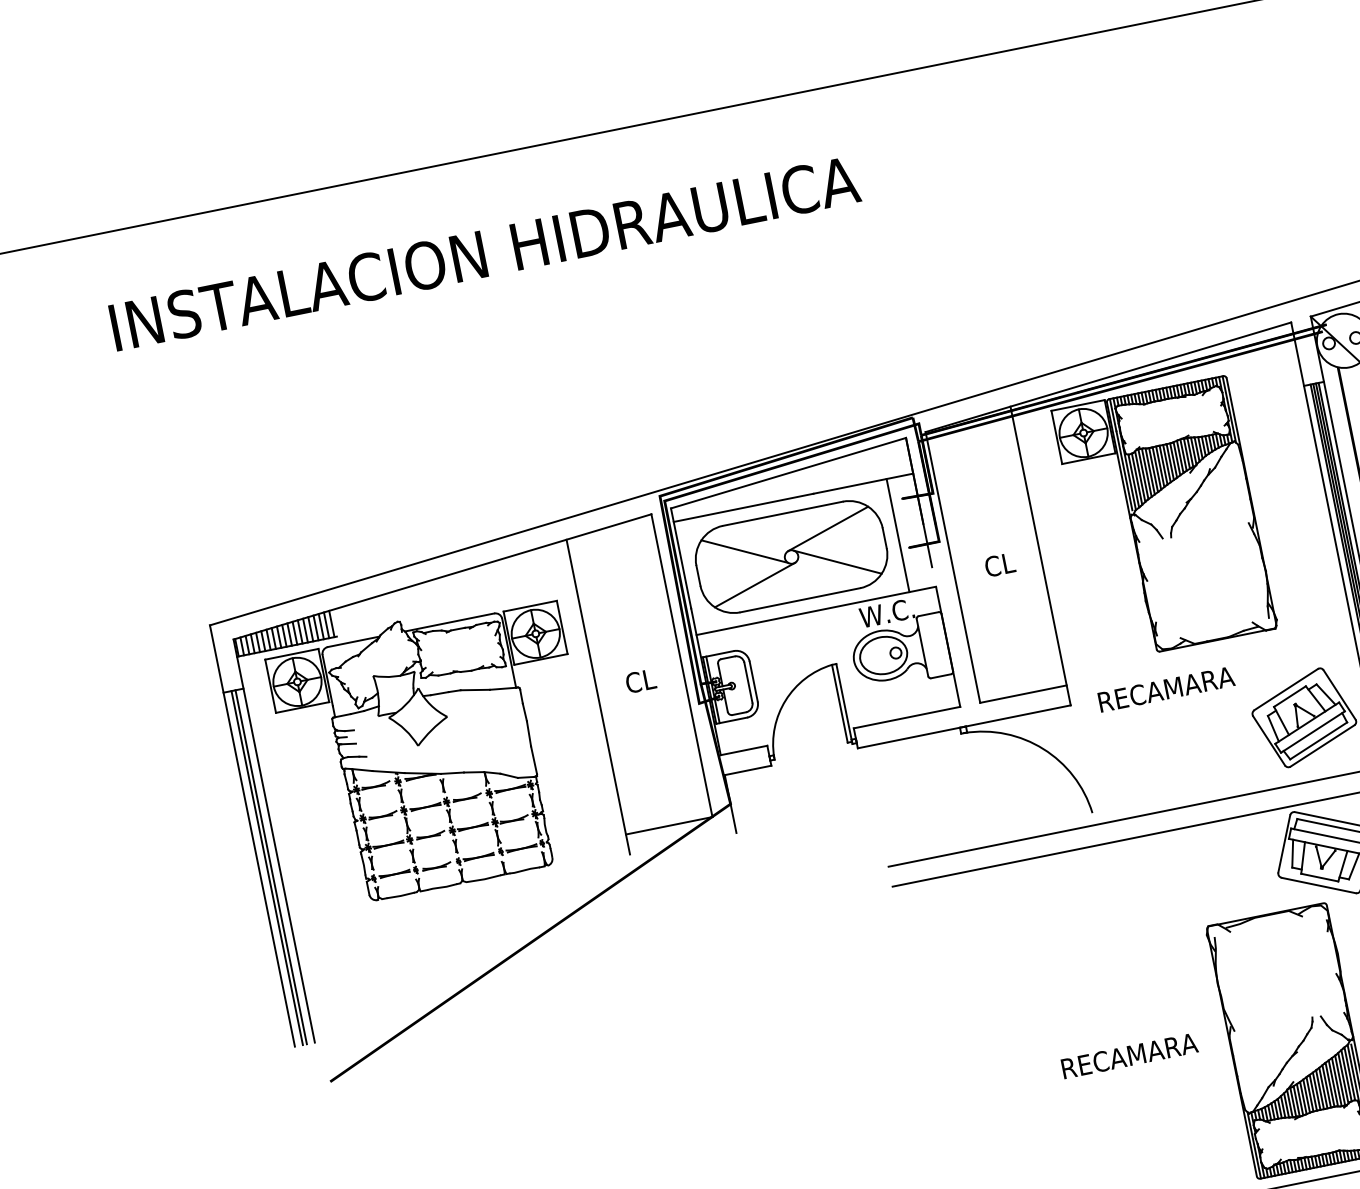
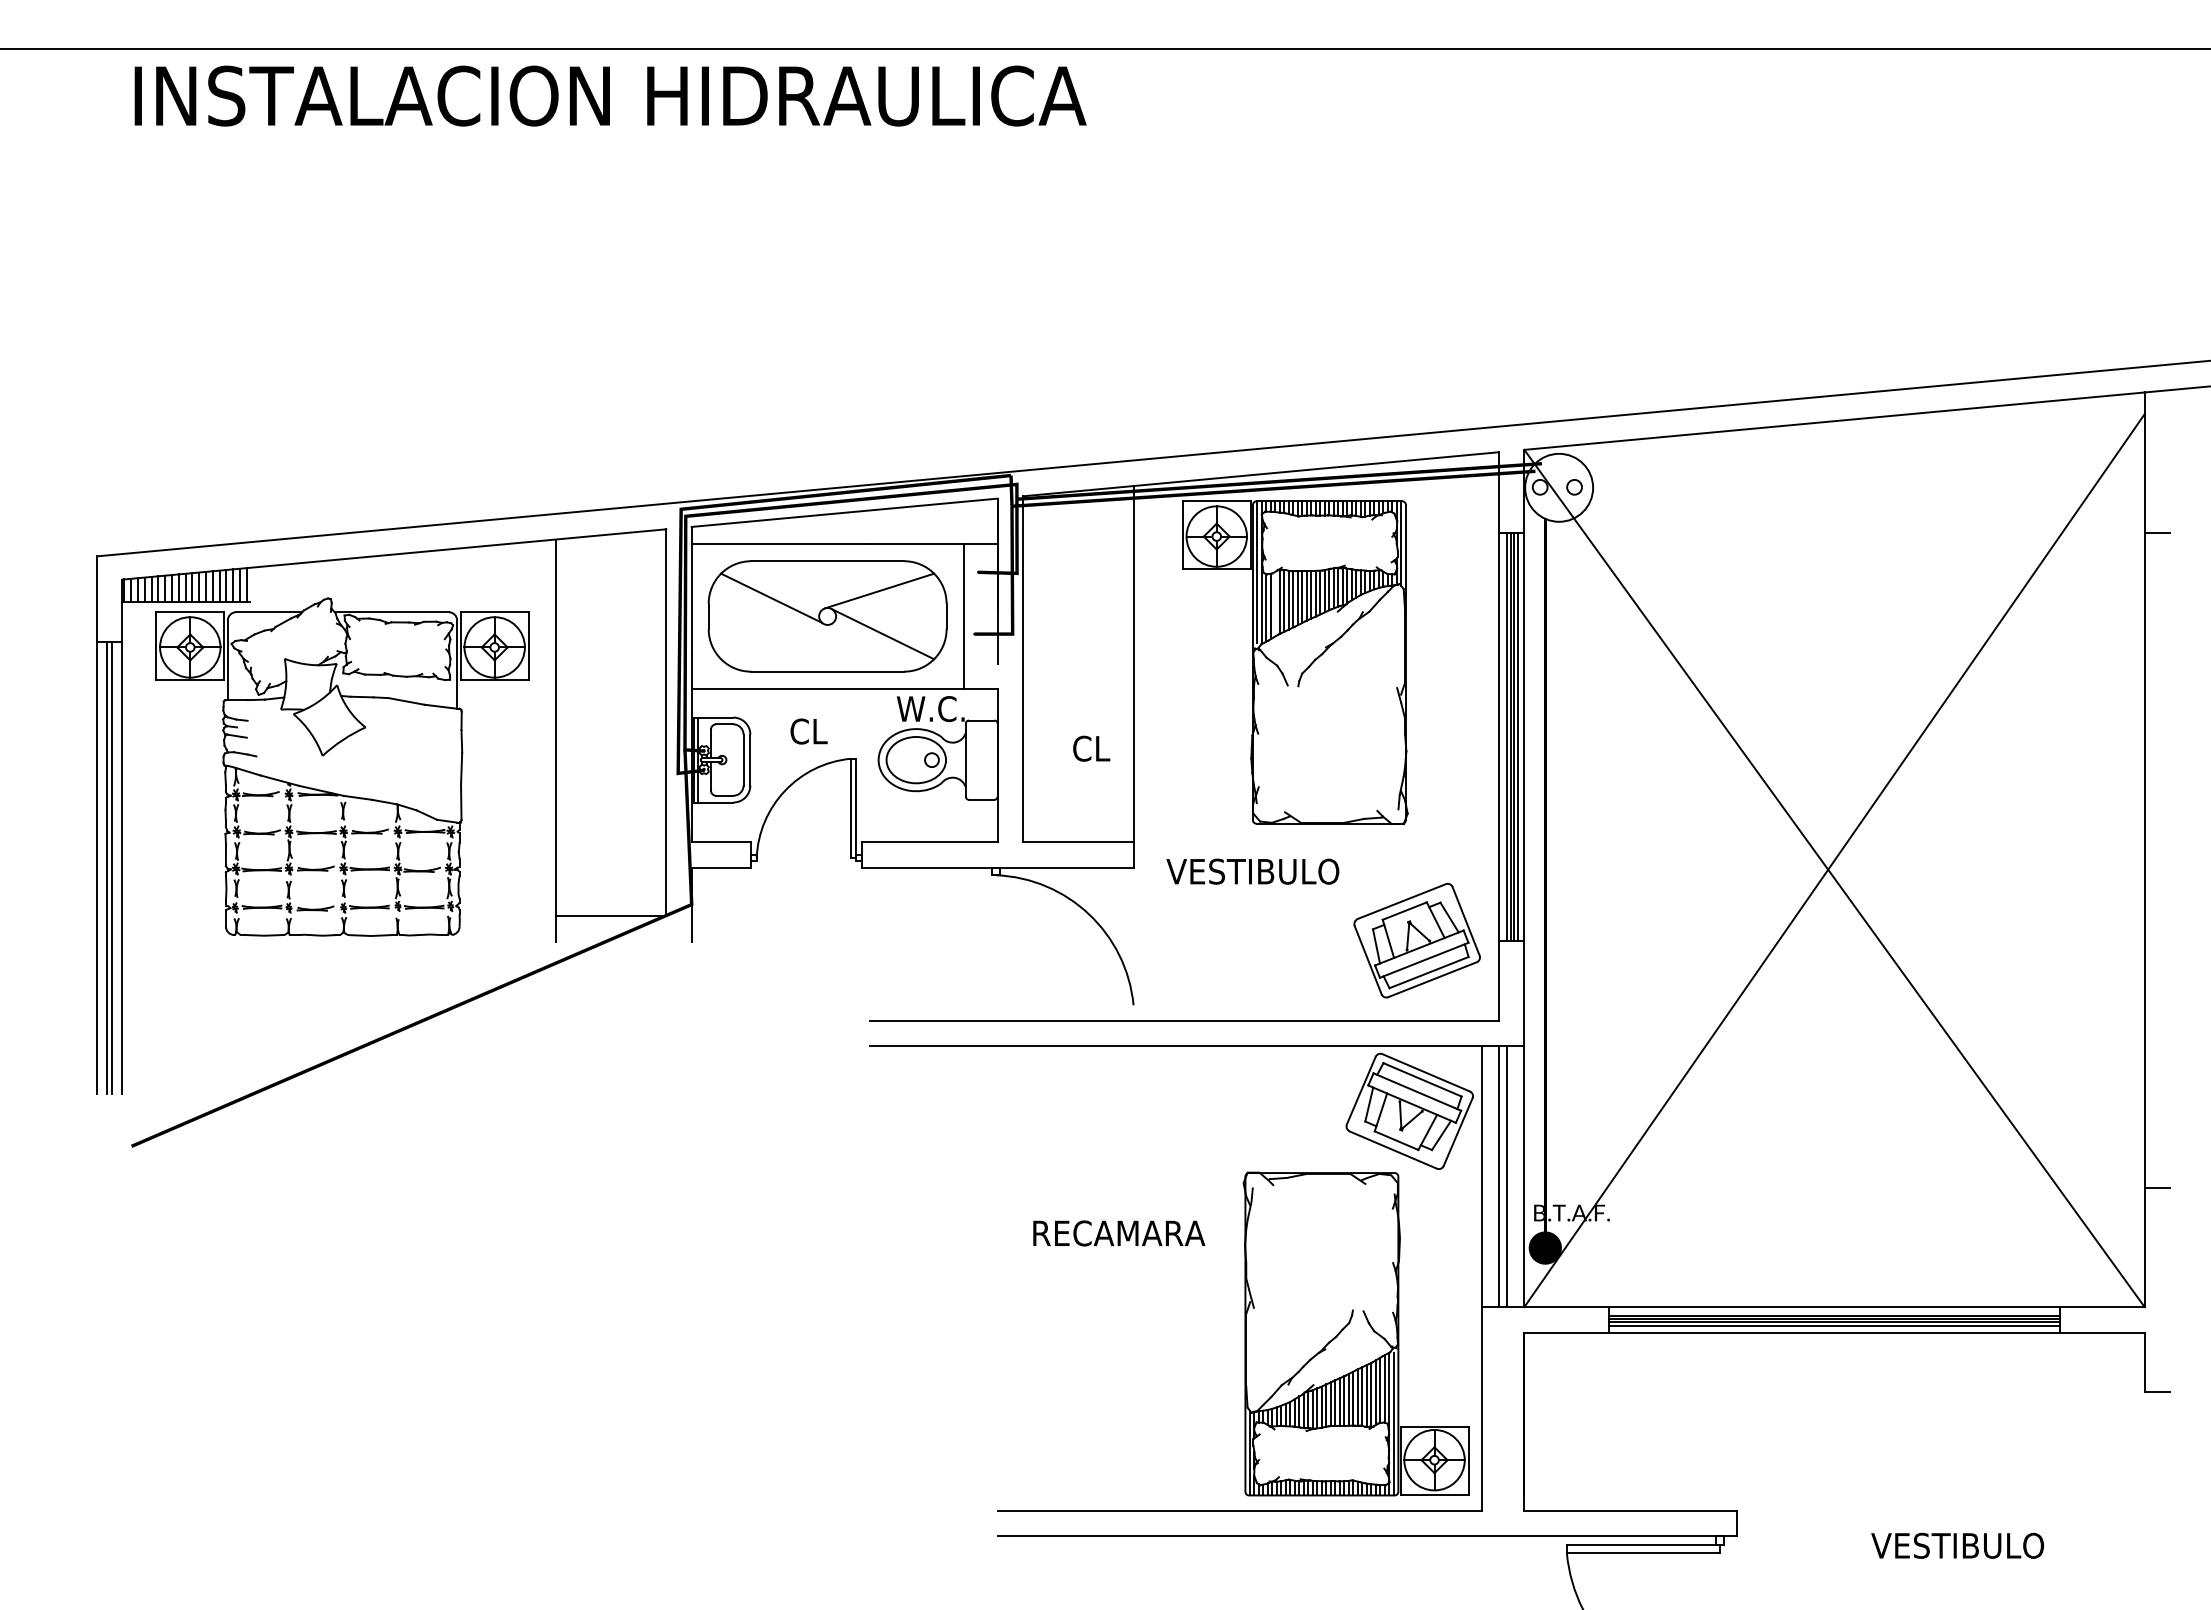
text: (484, 253) -> (610, 95), moved
line: (1140, 476) -> (1275, 603), removed
text: (999, 564) -> (1091, 748), moved
line: (754, 584) -> (775, 641), removed
text: (640, 681) -> (808, 731), moved
text: (1165, 689) -> (1253, 871), RECAMARA -> VESTIBULO
text: (1129, 1055) -> (1119, 1233), moved

